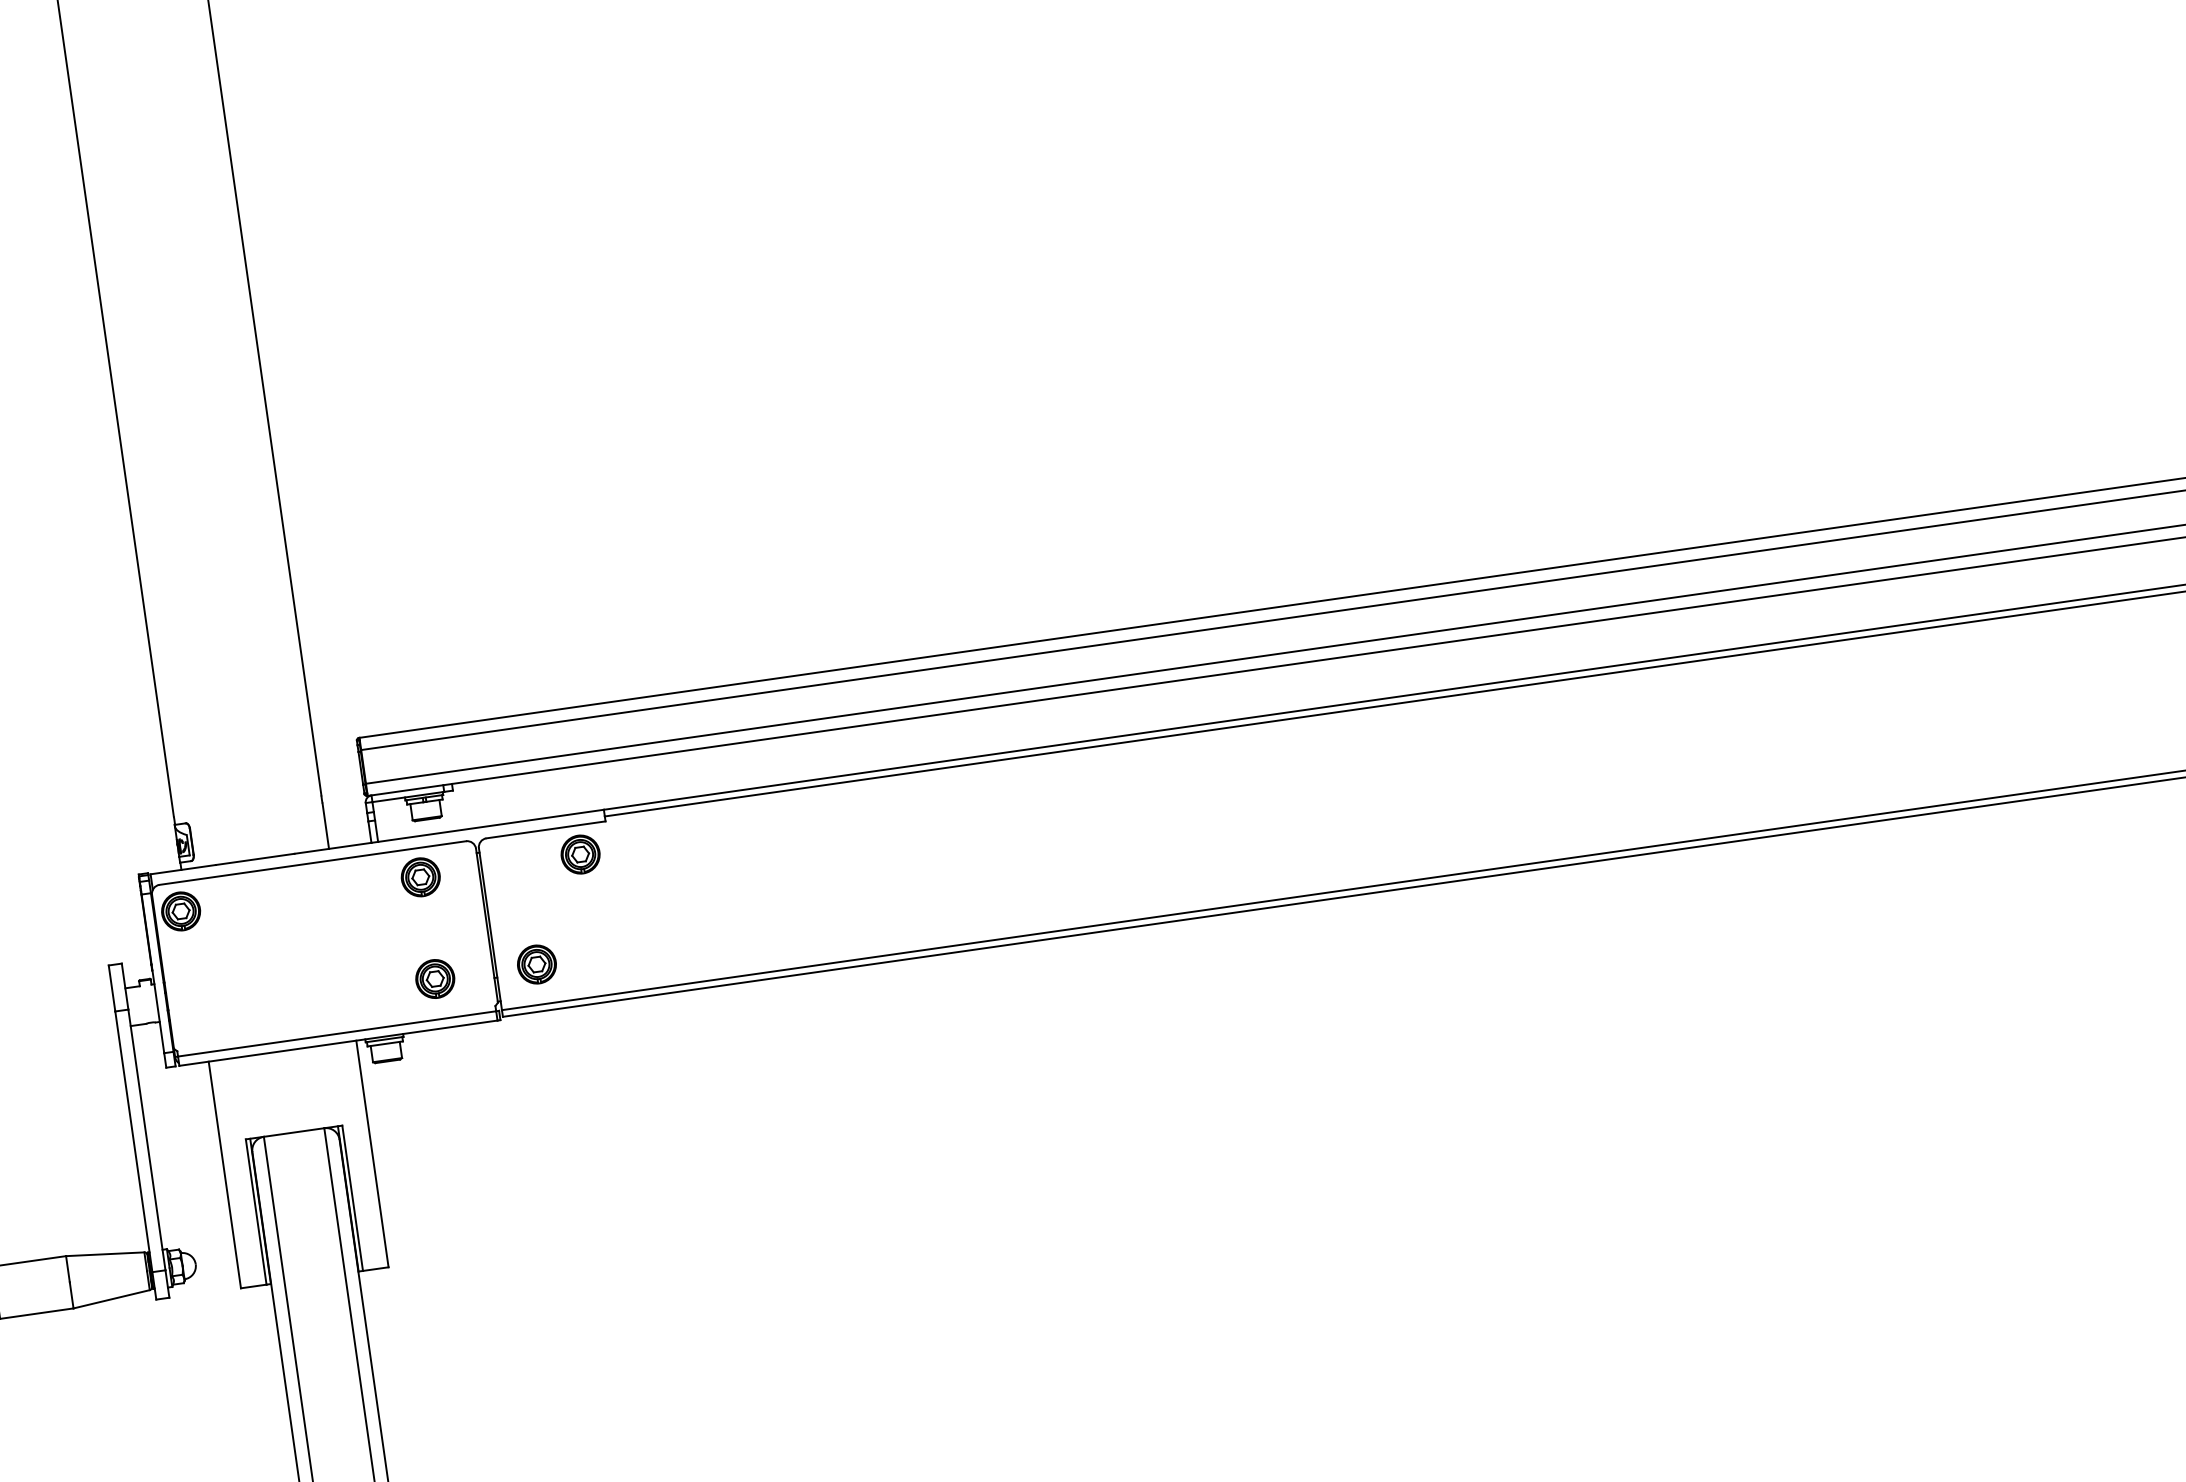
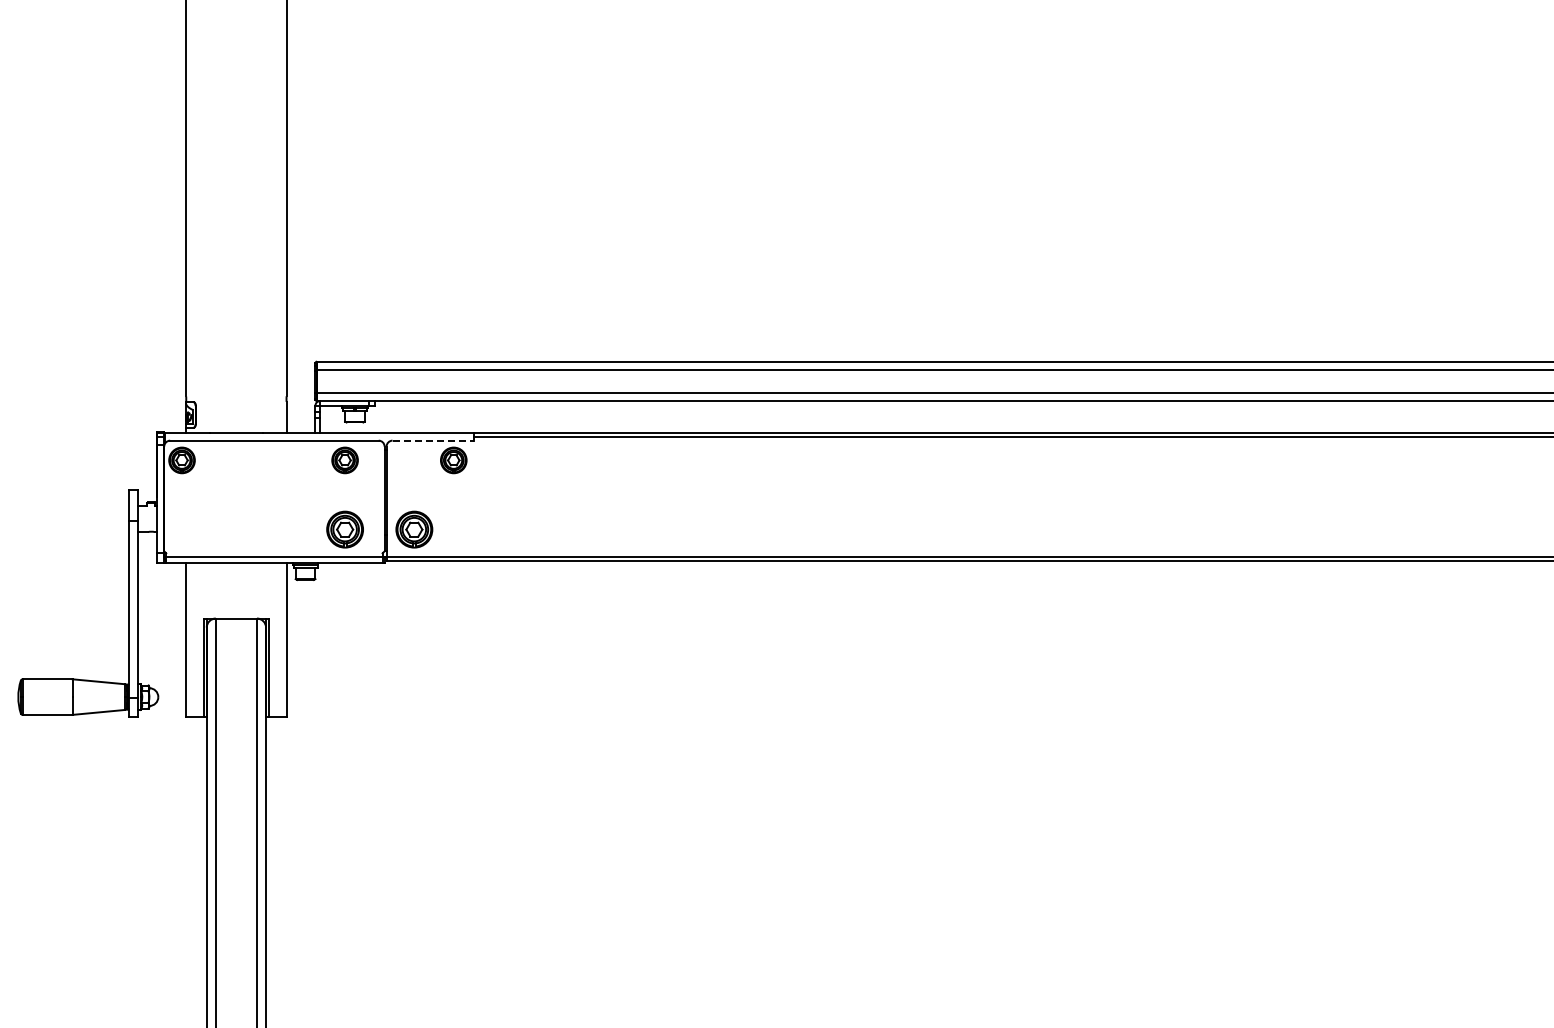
line: (546, 829) -> (433, 440), solid -> dashed
part: (535, 964) -> (413, 529), size x1.4
part: (434, 978) -> (344, 529), size x1.4

